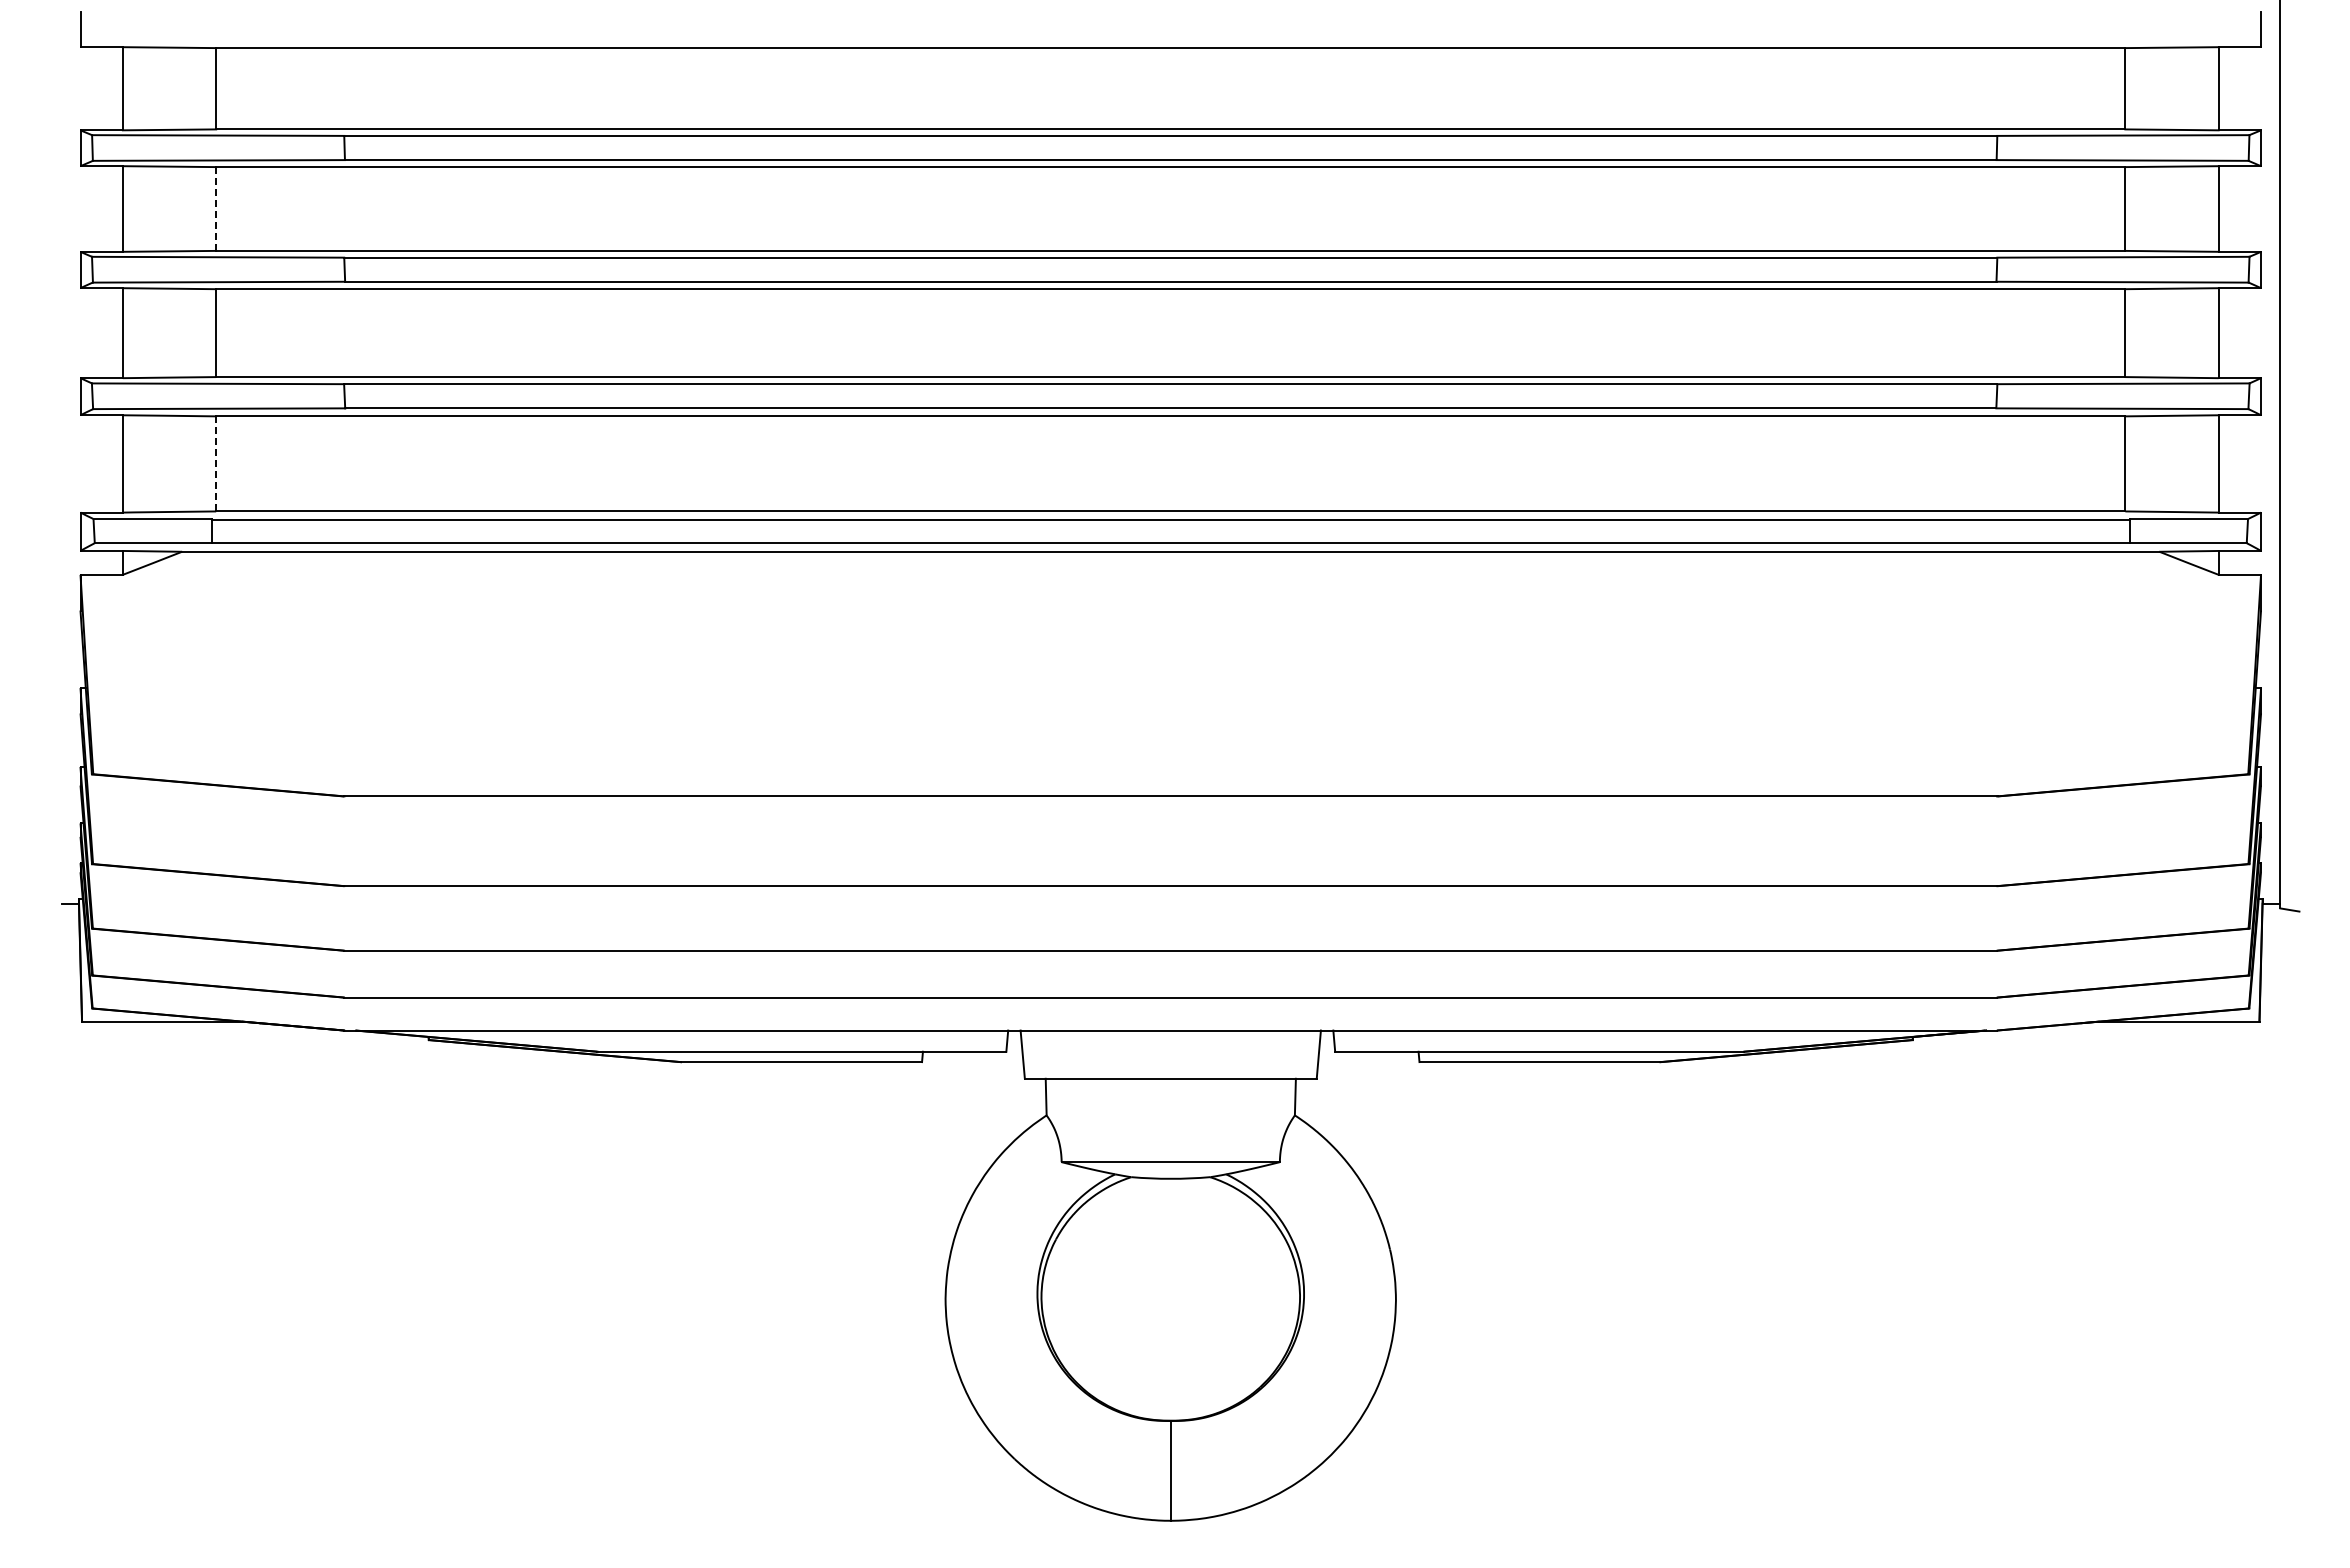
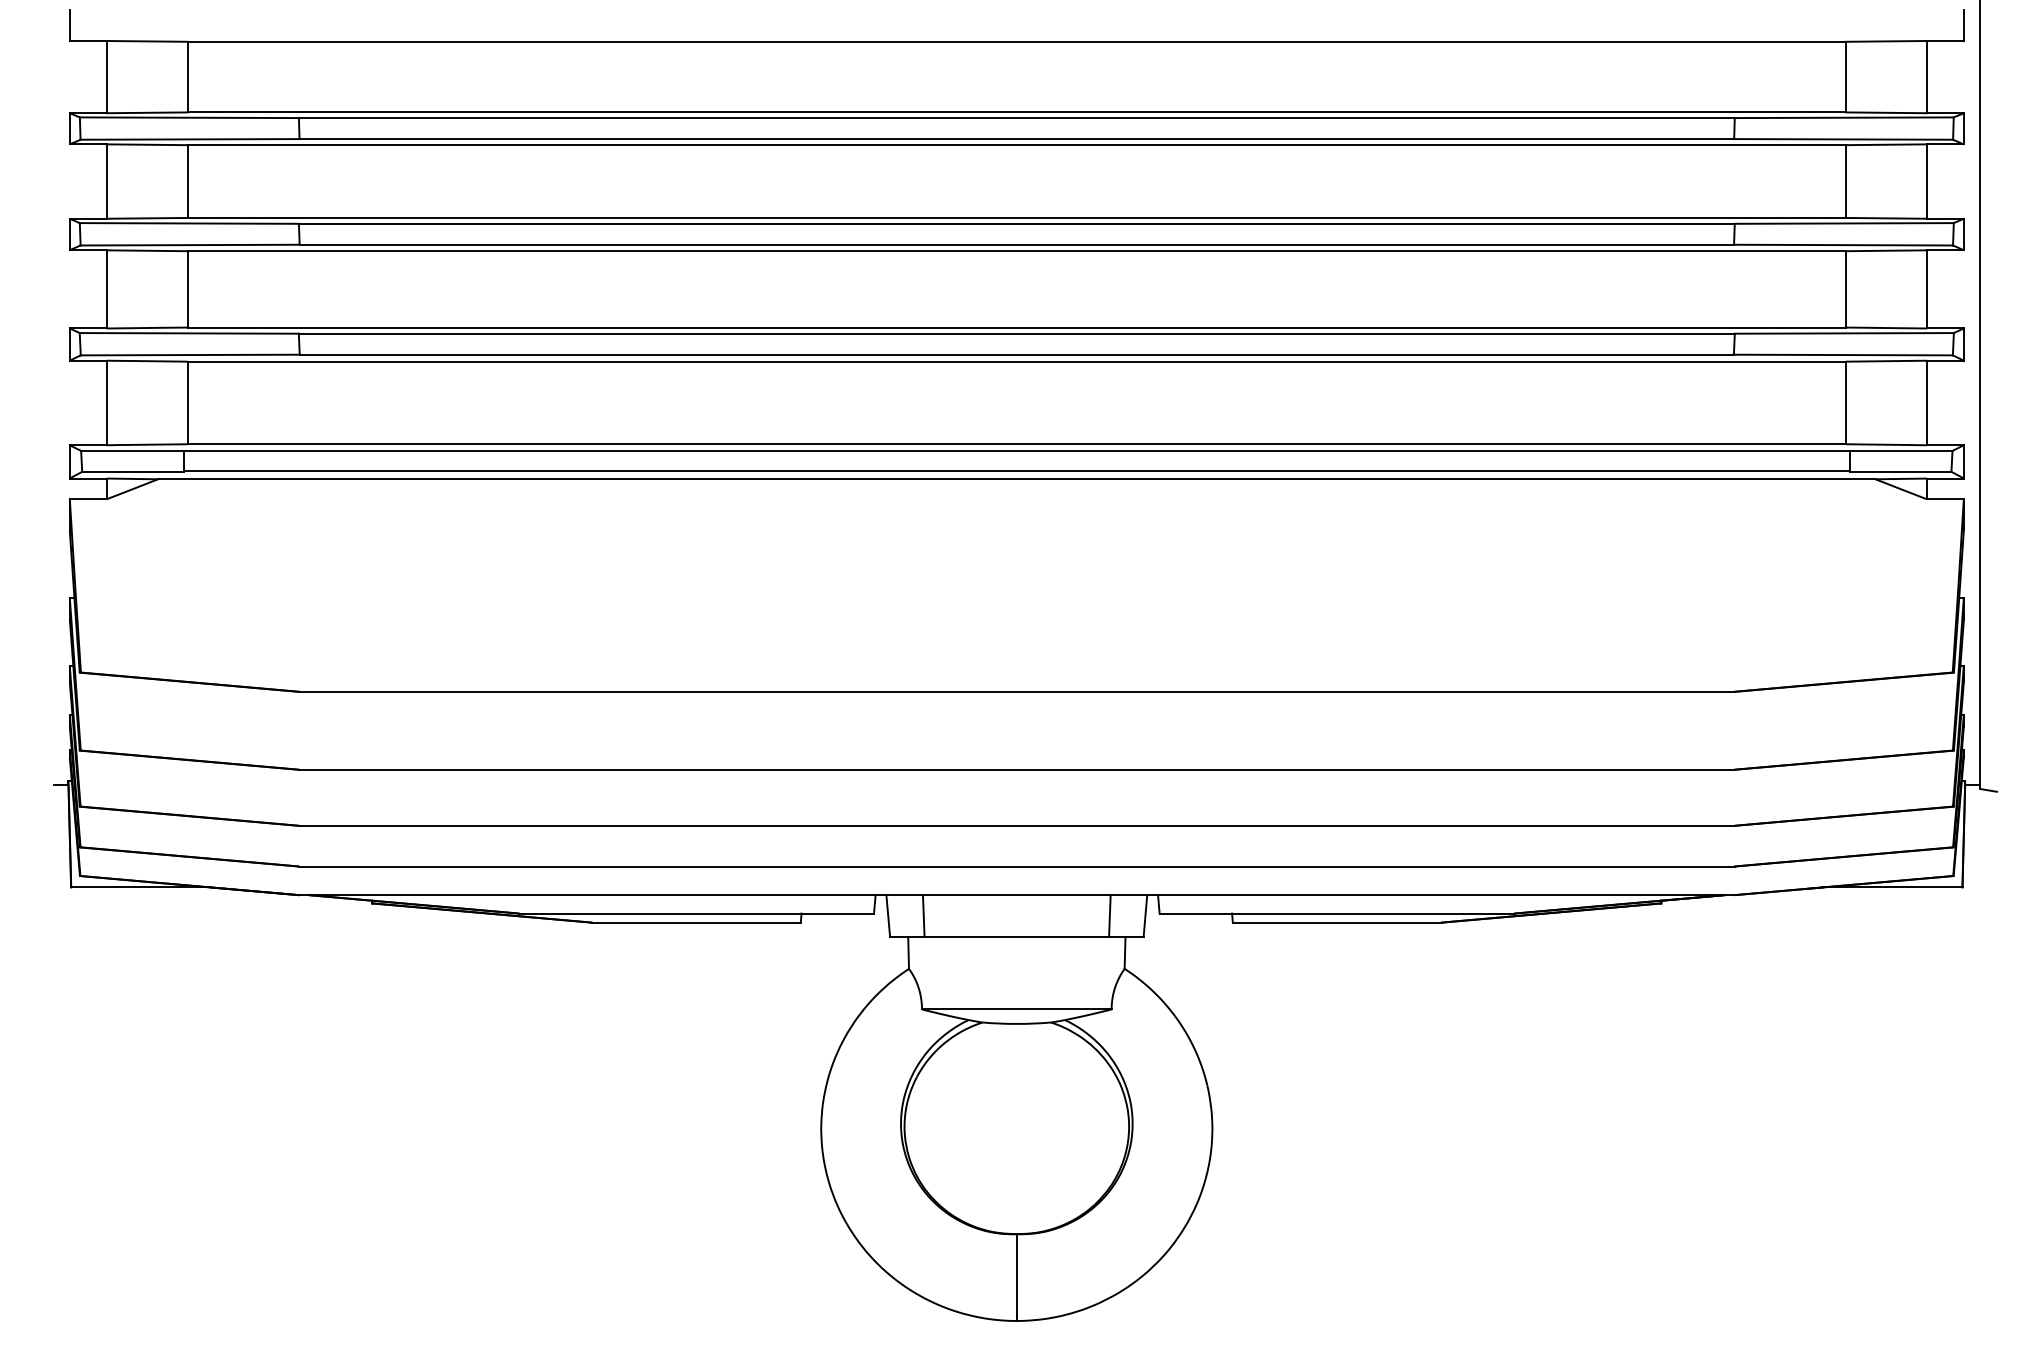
line: (216, 209) -> (187, 181), dashed -> solid
line: (216, 463) -> (187, 402), dashed -> solid
line: (1063, 1054) -> (923, 915), added
line: (1277, 1054) -> (1109, 915), added

